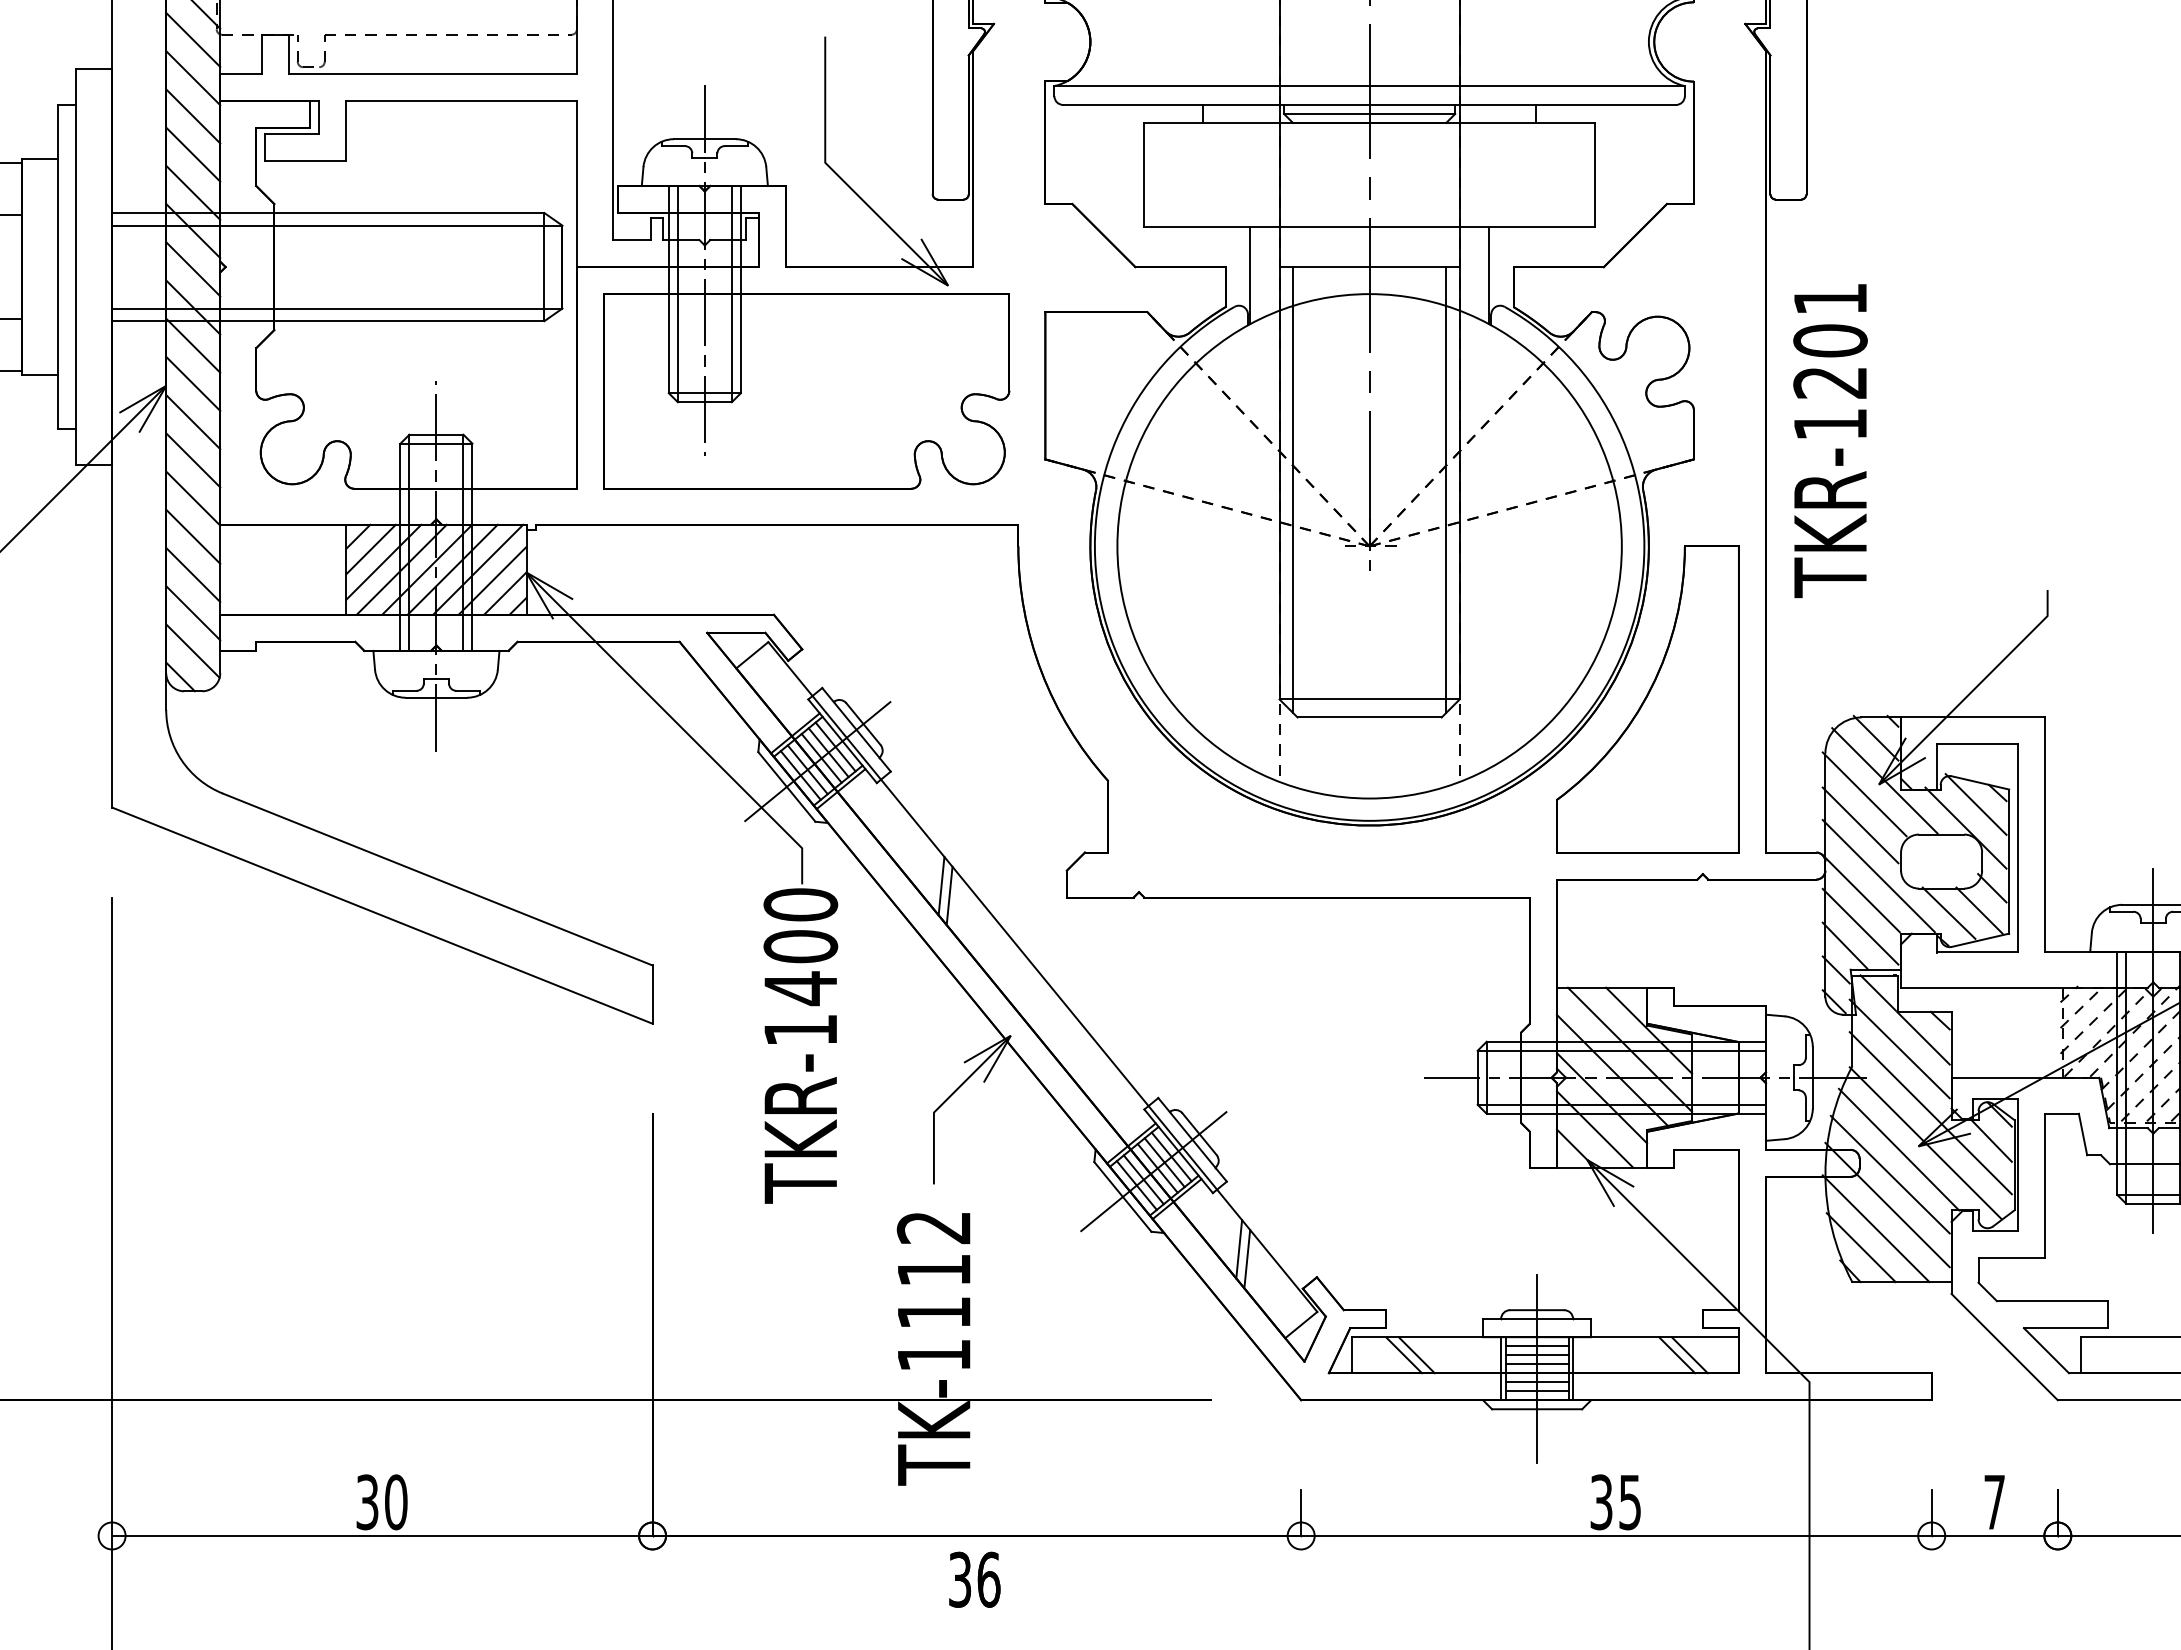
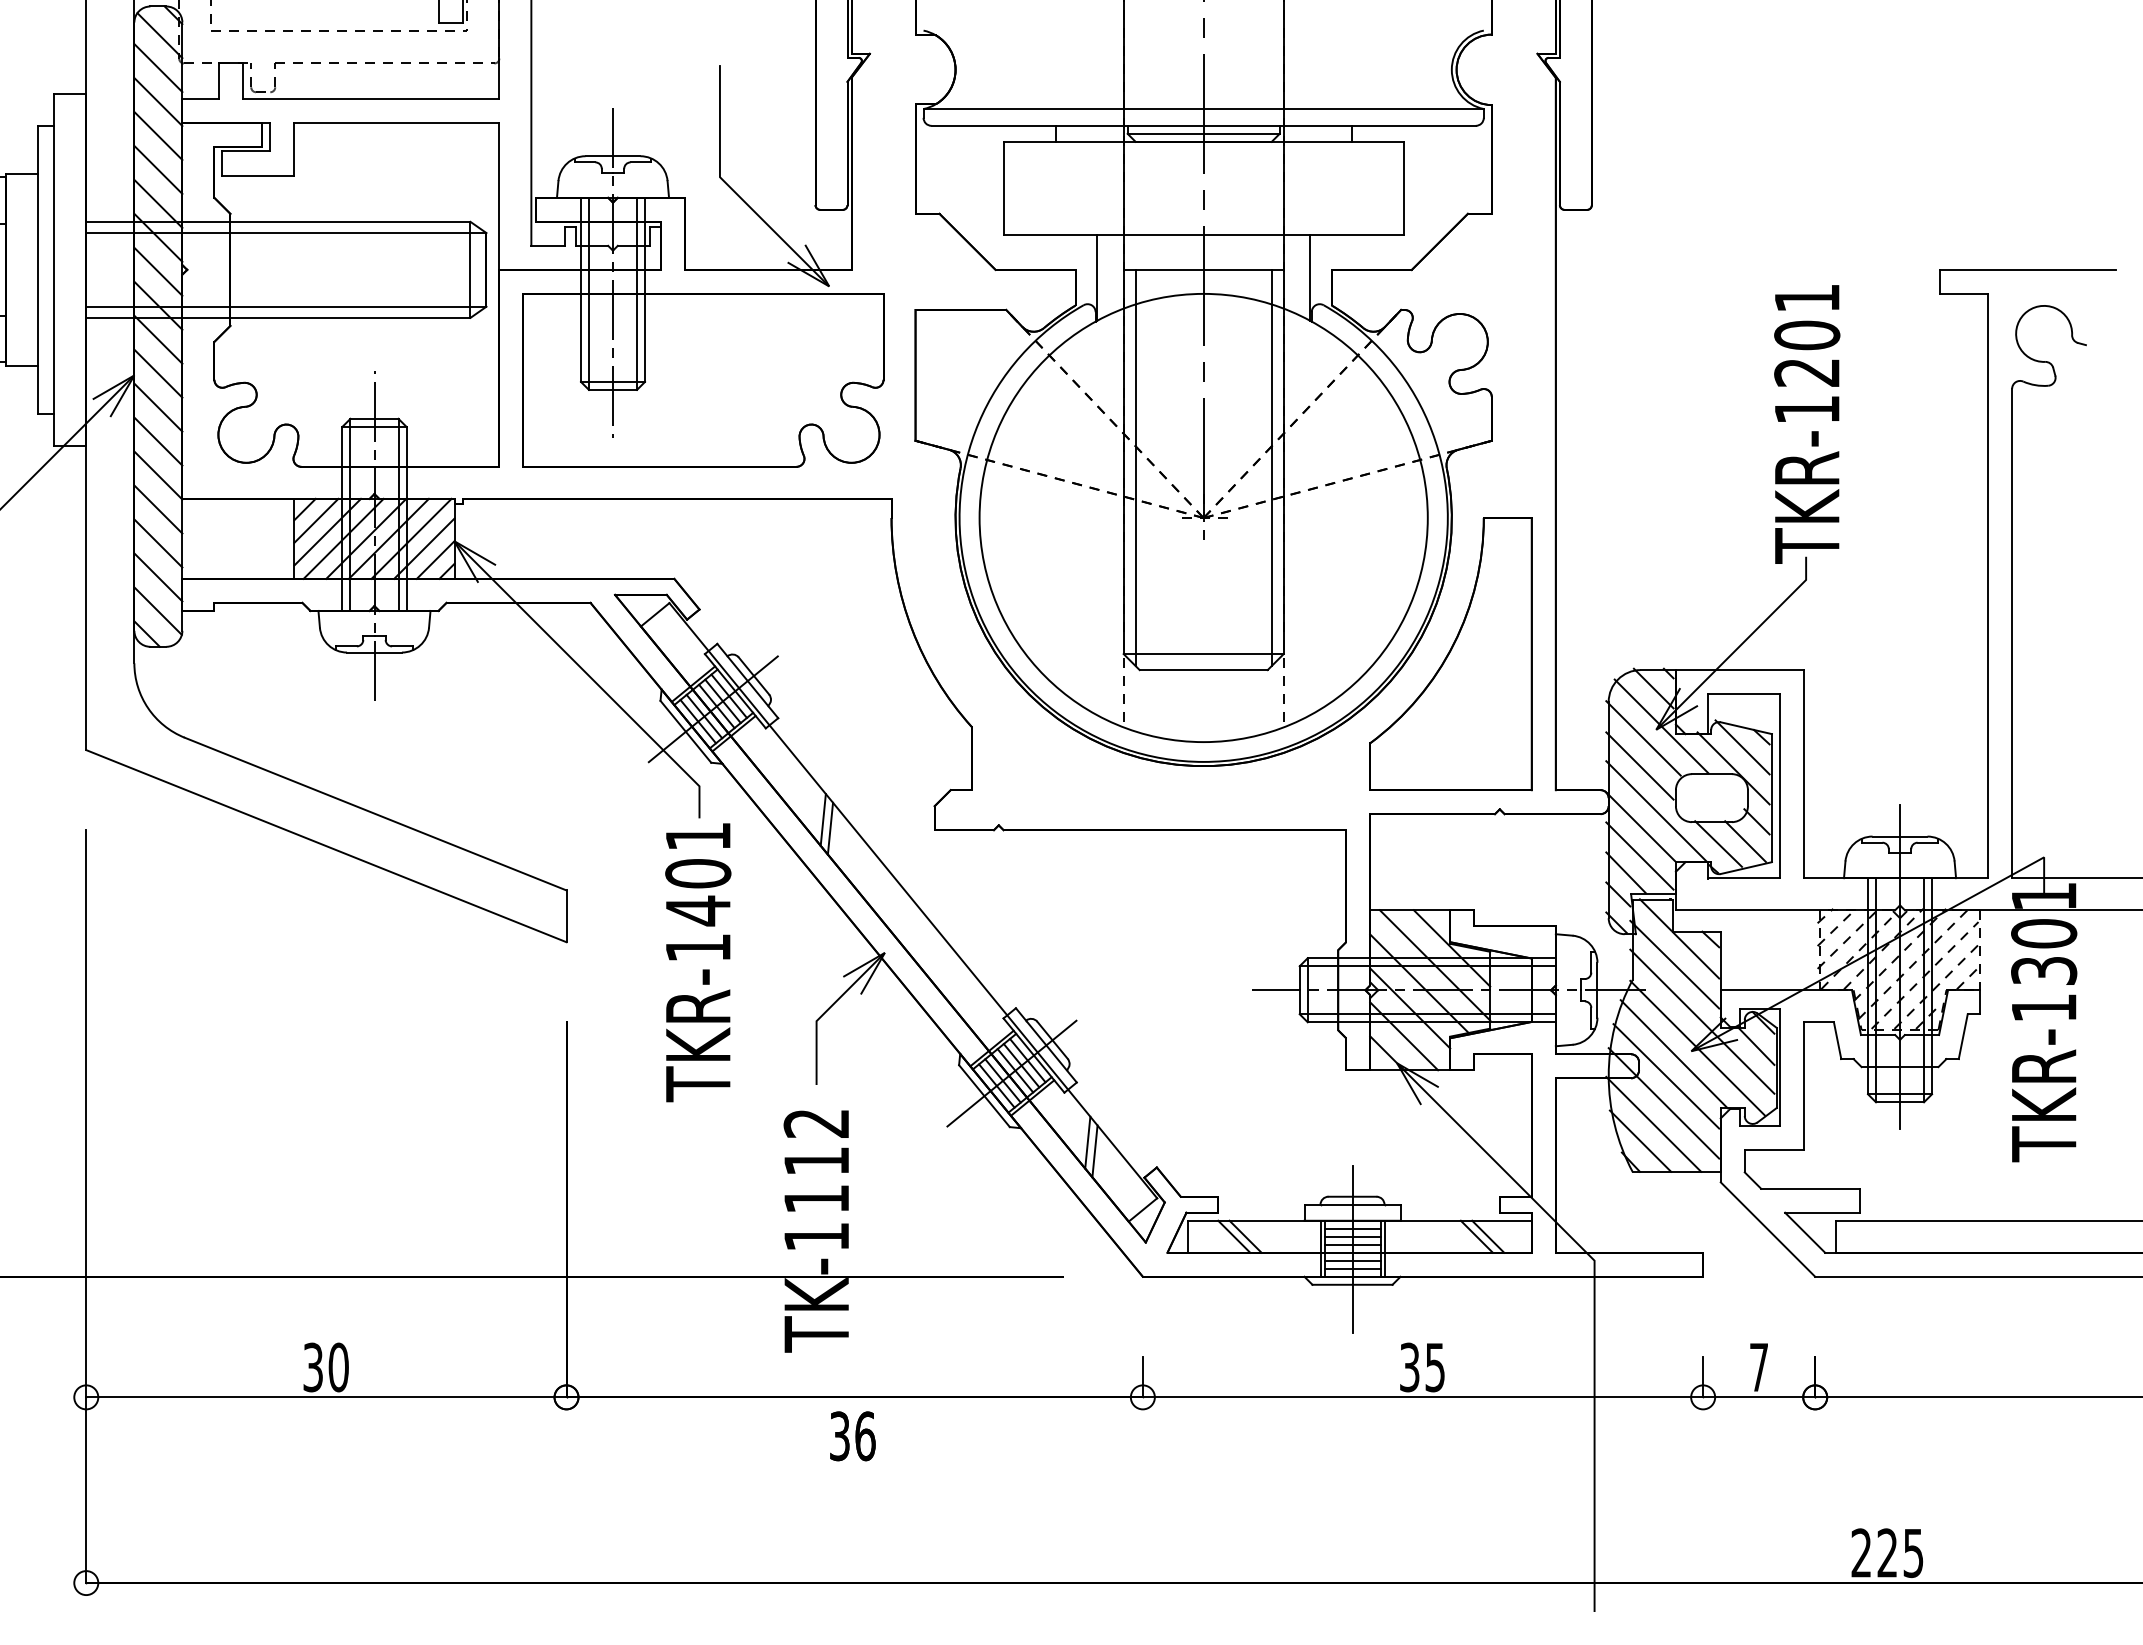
text: (1830, 441) -> (1807, 424), moved
text: (801, 904) -> (698, 836), TKR-1400 -> TKR-1401

